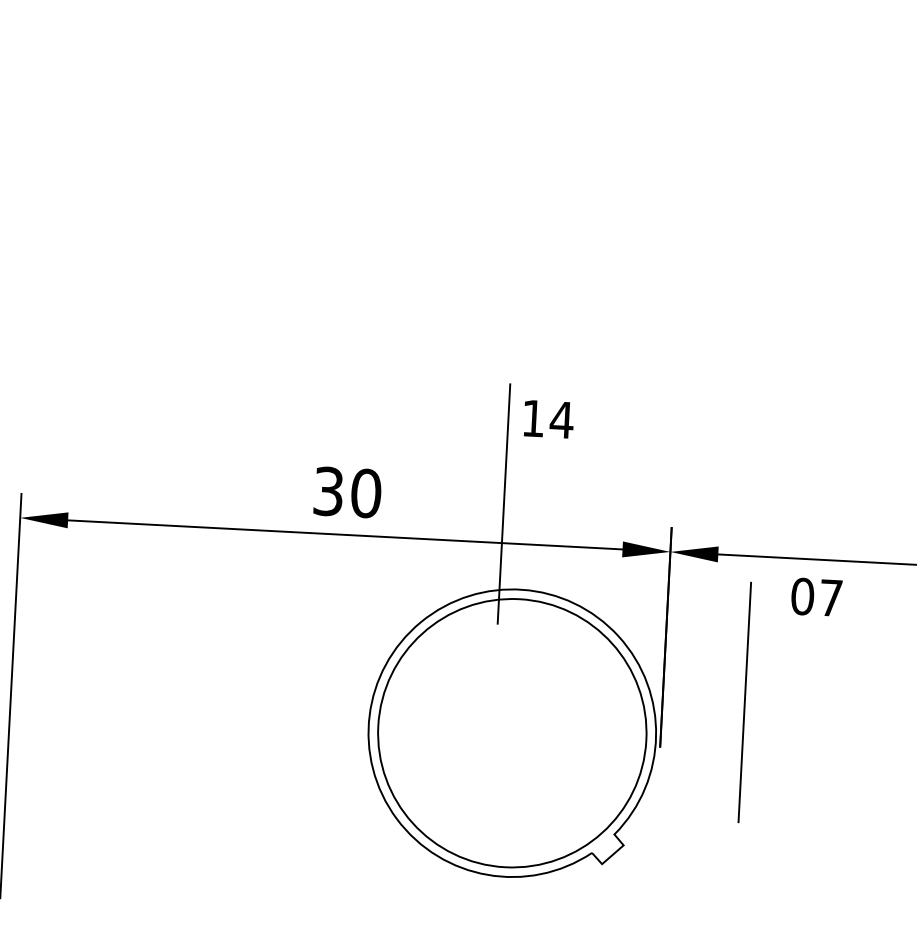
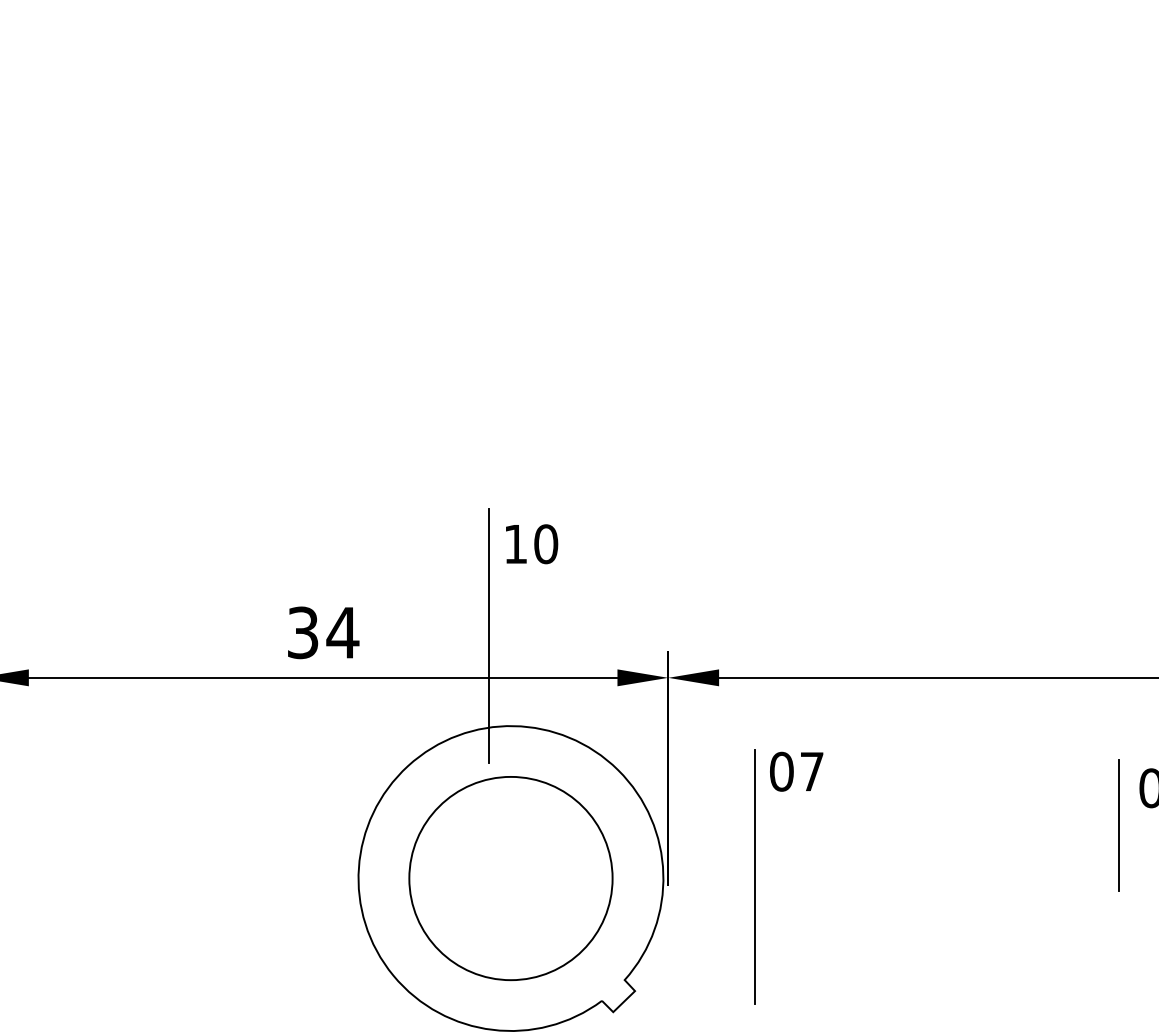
text: (561, 420) -> (545, 544), 14 -> 10
text: (365, 493) -> (342, 632), 30 -> 34
text: (816, 597) -> (796, 771), moved
line: (744, 701) -> (754, 876), moved
circle: (511, 733) -> (510, 878), size x0.71

